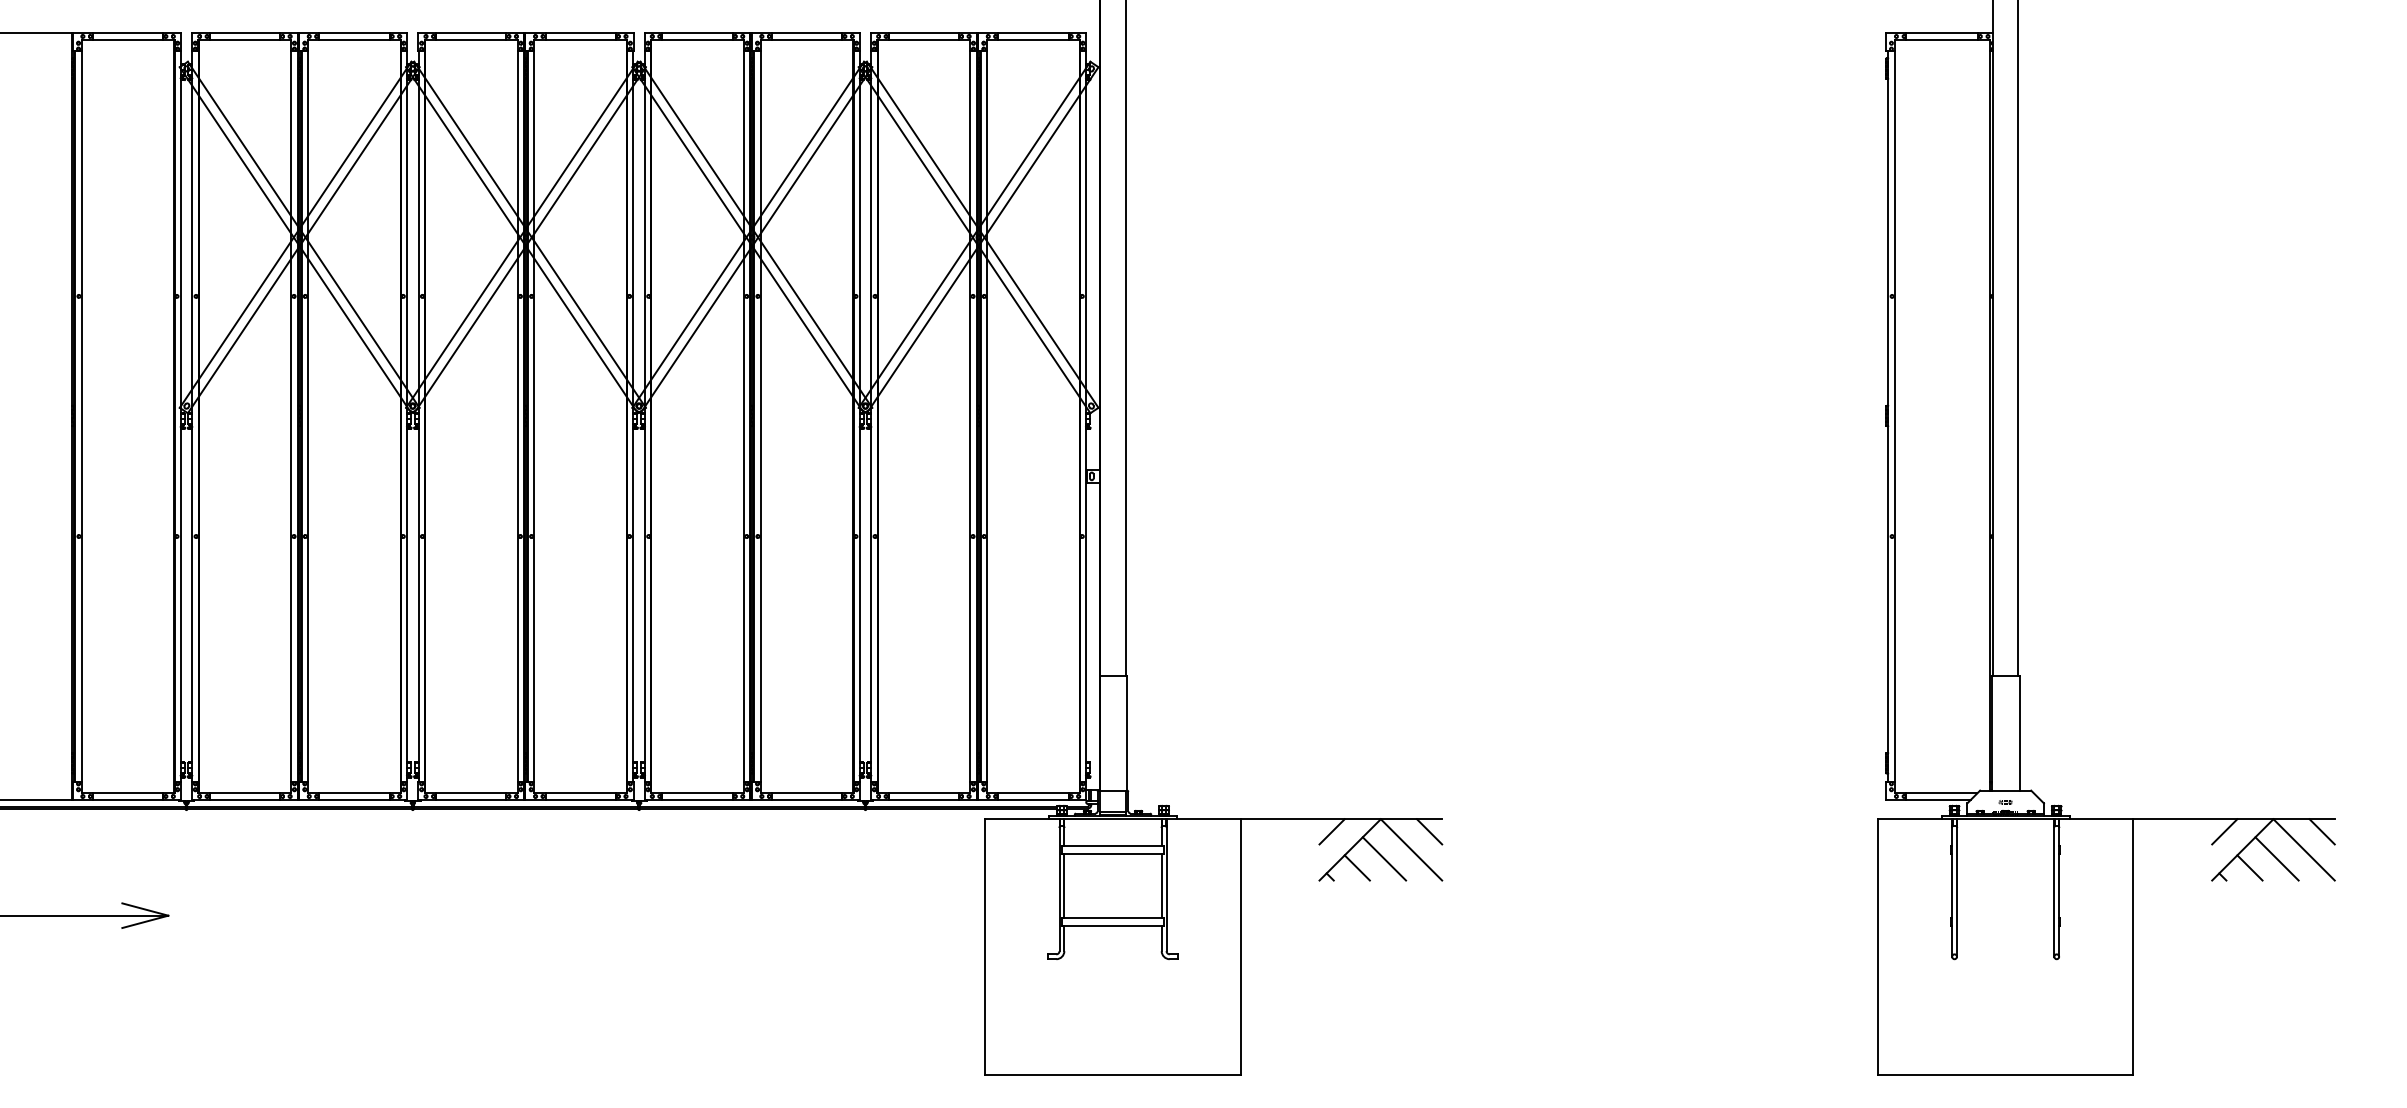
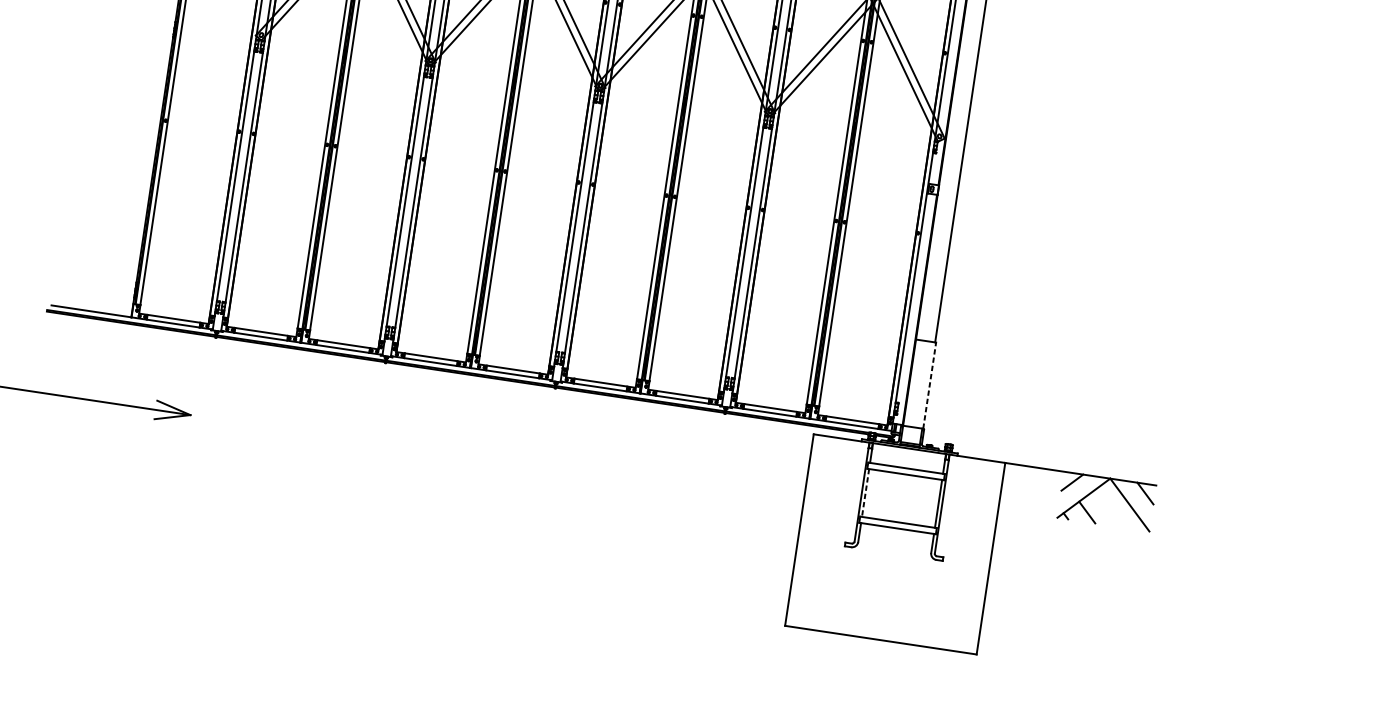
line: (1127, 732) -> (930, 385), solid -> dashed
line: (1384, 858) -> (1108, 508), removed
line: (1064, 885) -> (865, 492), solid -> dashed

